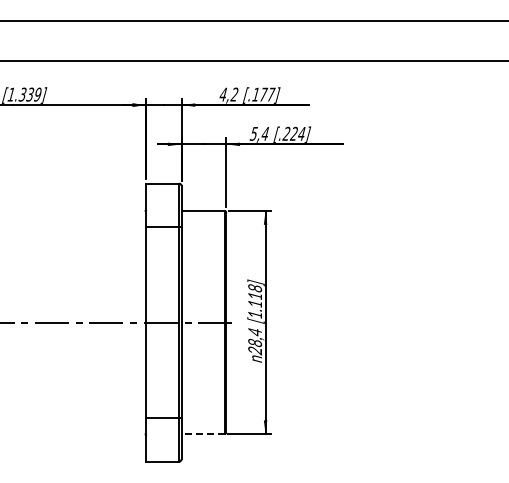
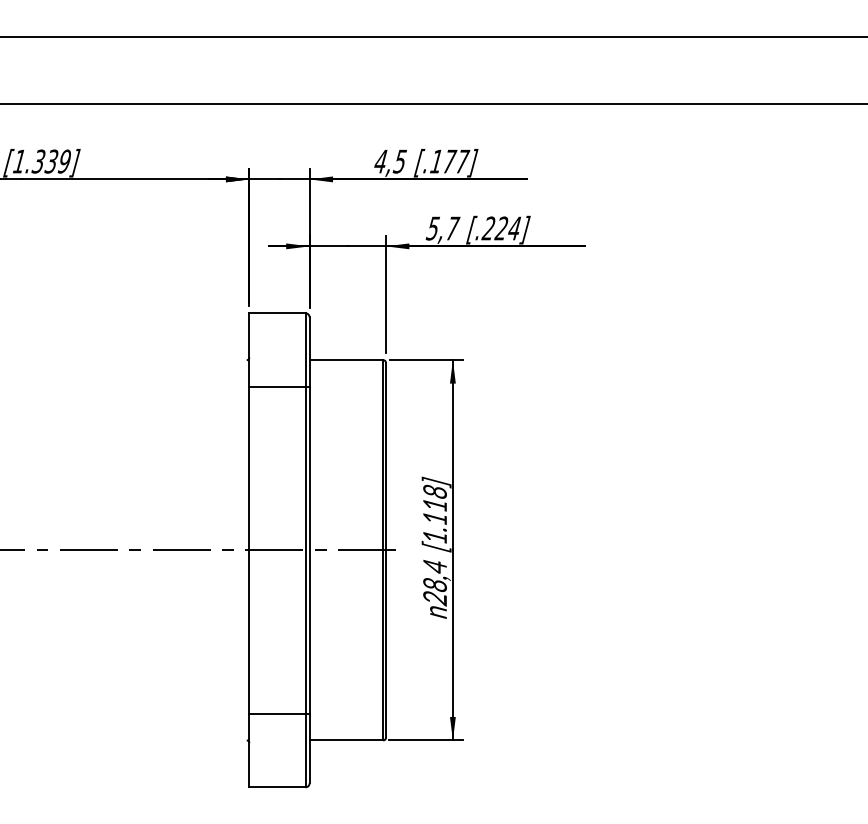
text: (234, 94) -> (399, 161), 4,2 -> 4,5
text: (265, 133) -> (452, 227), 5,4 -> 5,7
line: (203, 434) -> (347, 741), dashed -> solid

